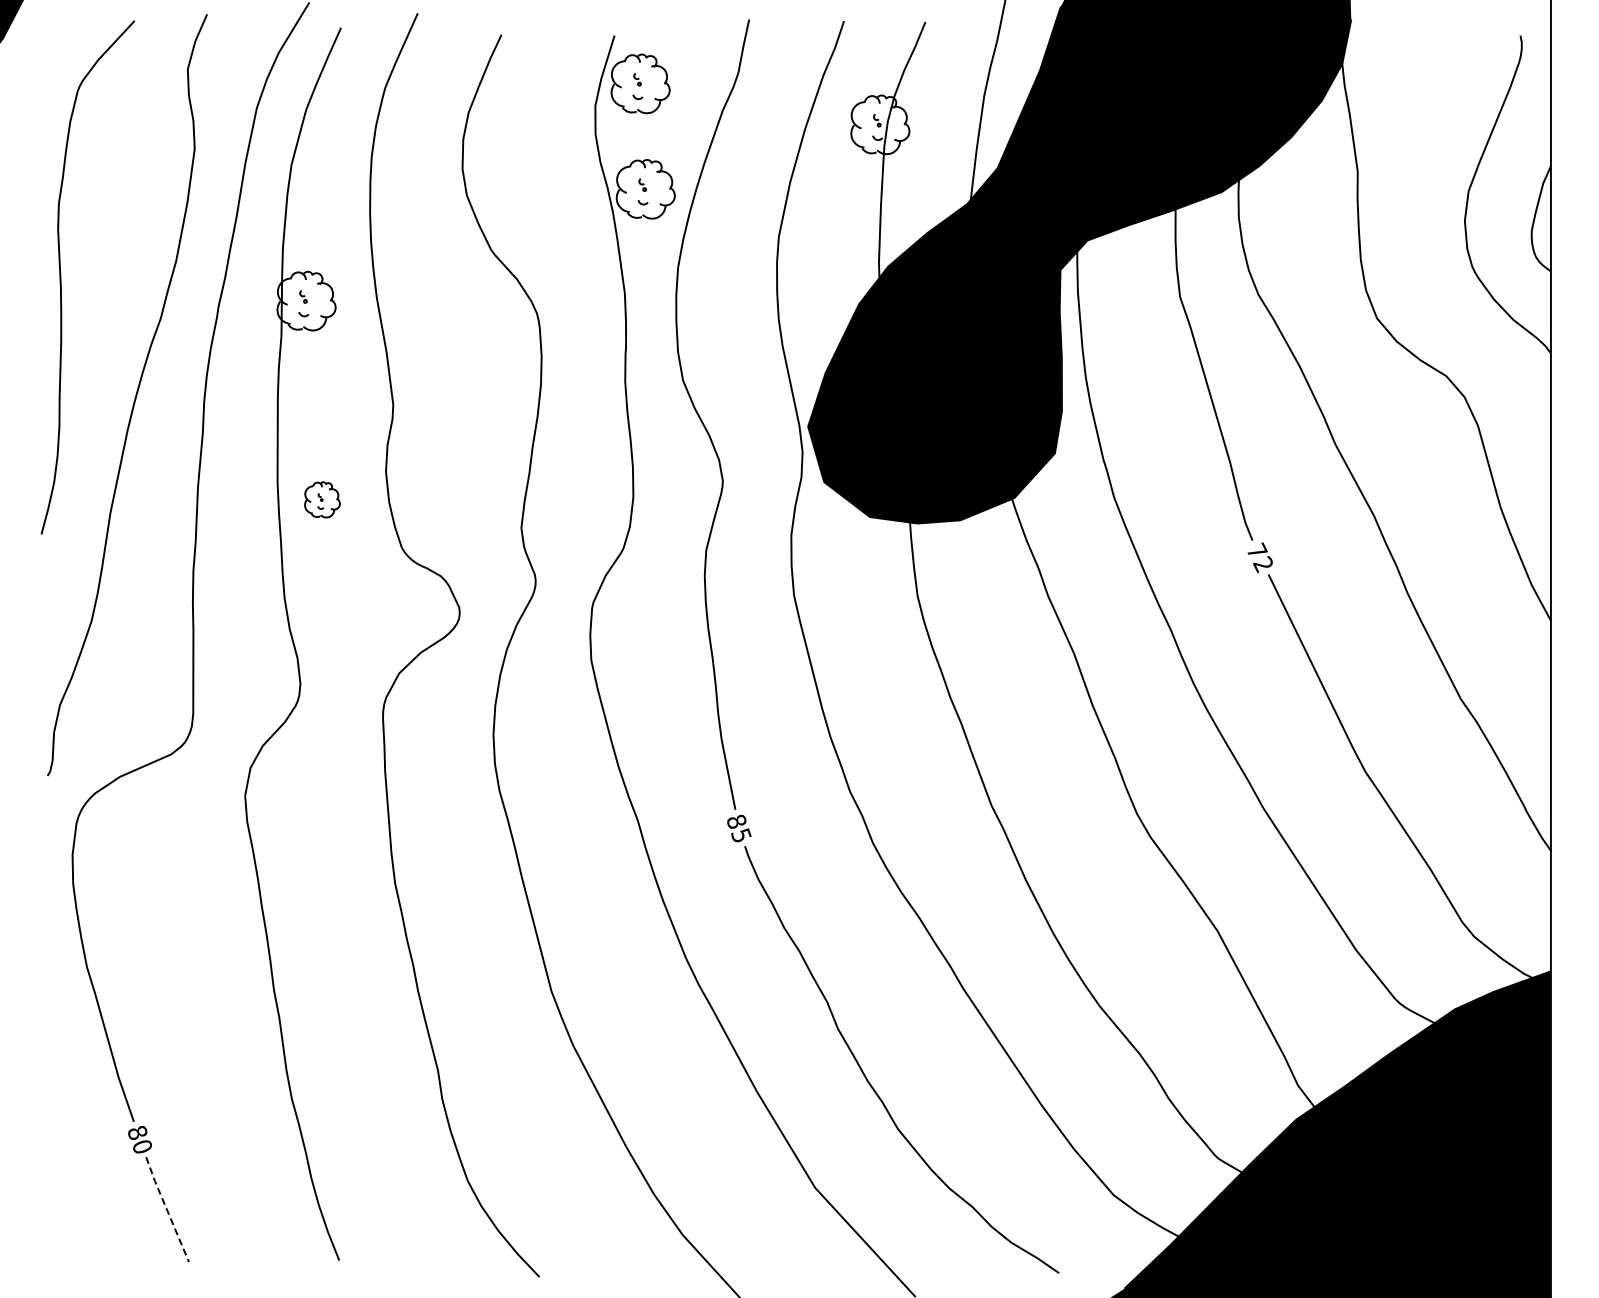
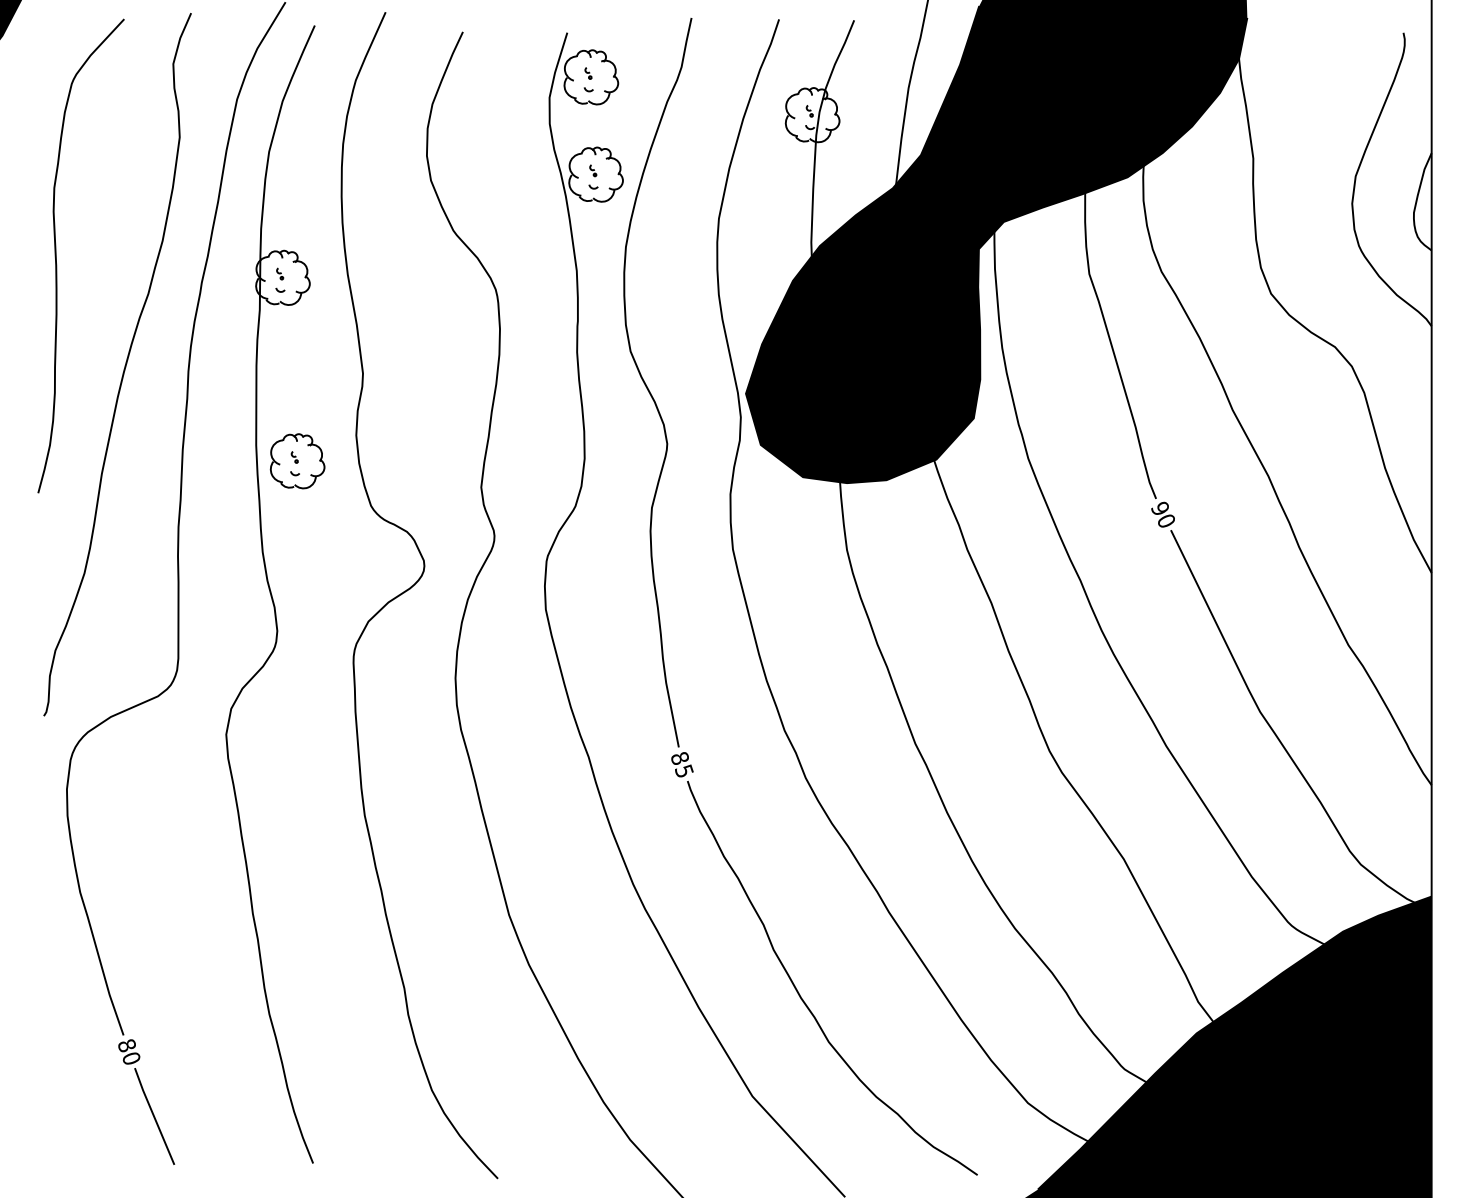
part: (322, 499) -> (297, 460), size x1.67
text: (1259, 557) -> (1162, 514), 72 -> 90
line: (167, 1209) -> (154, 1116), dashed -> solid

